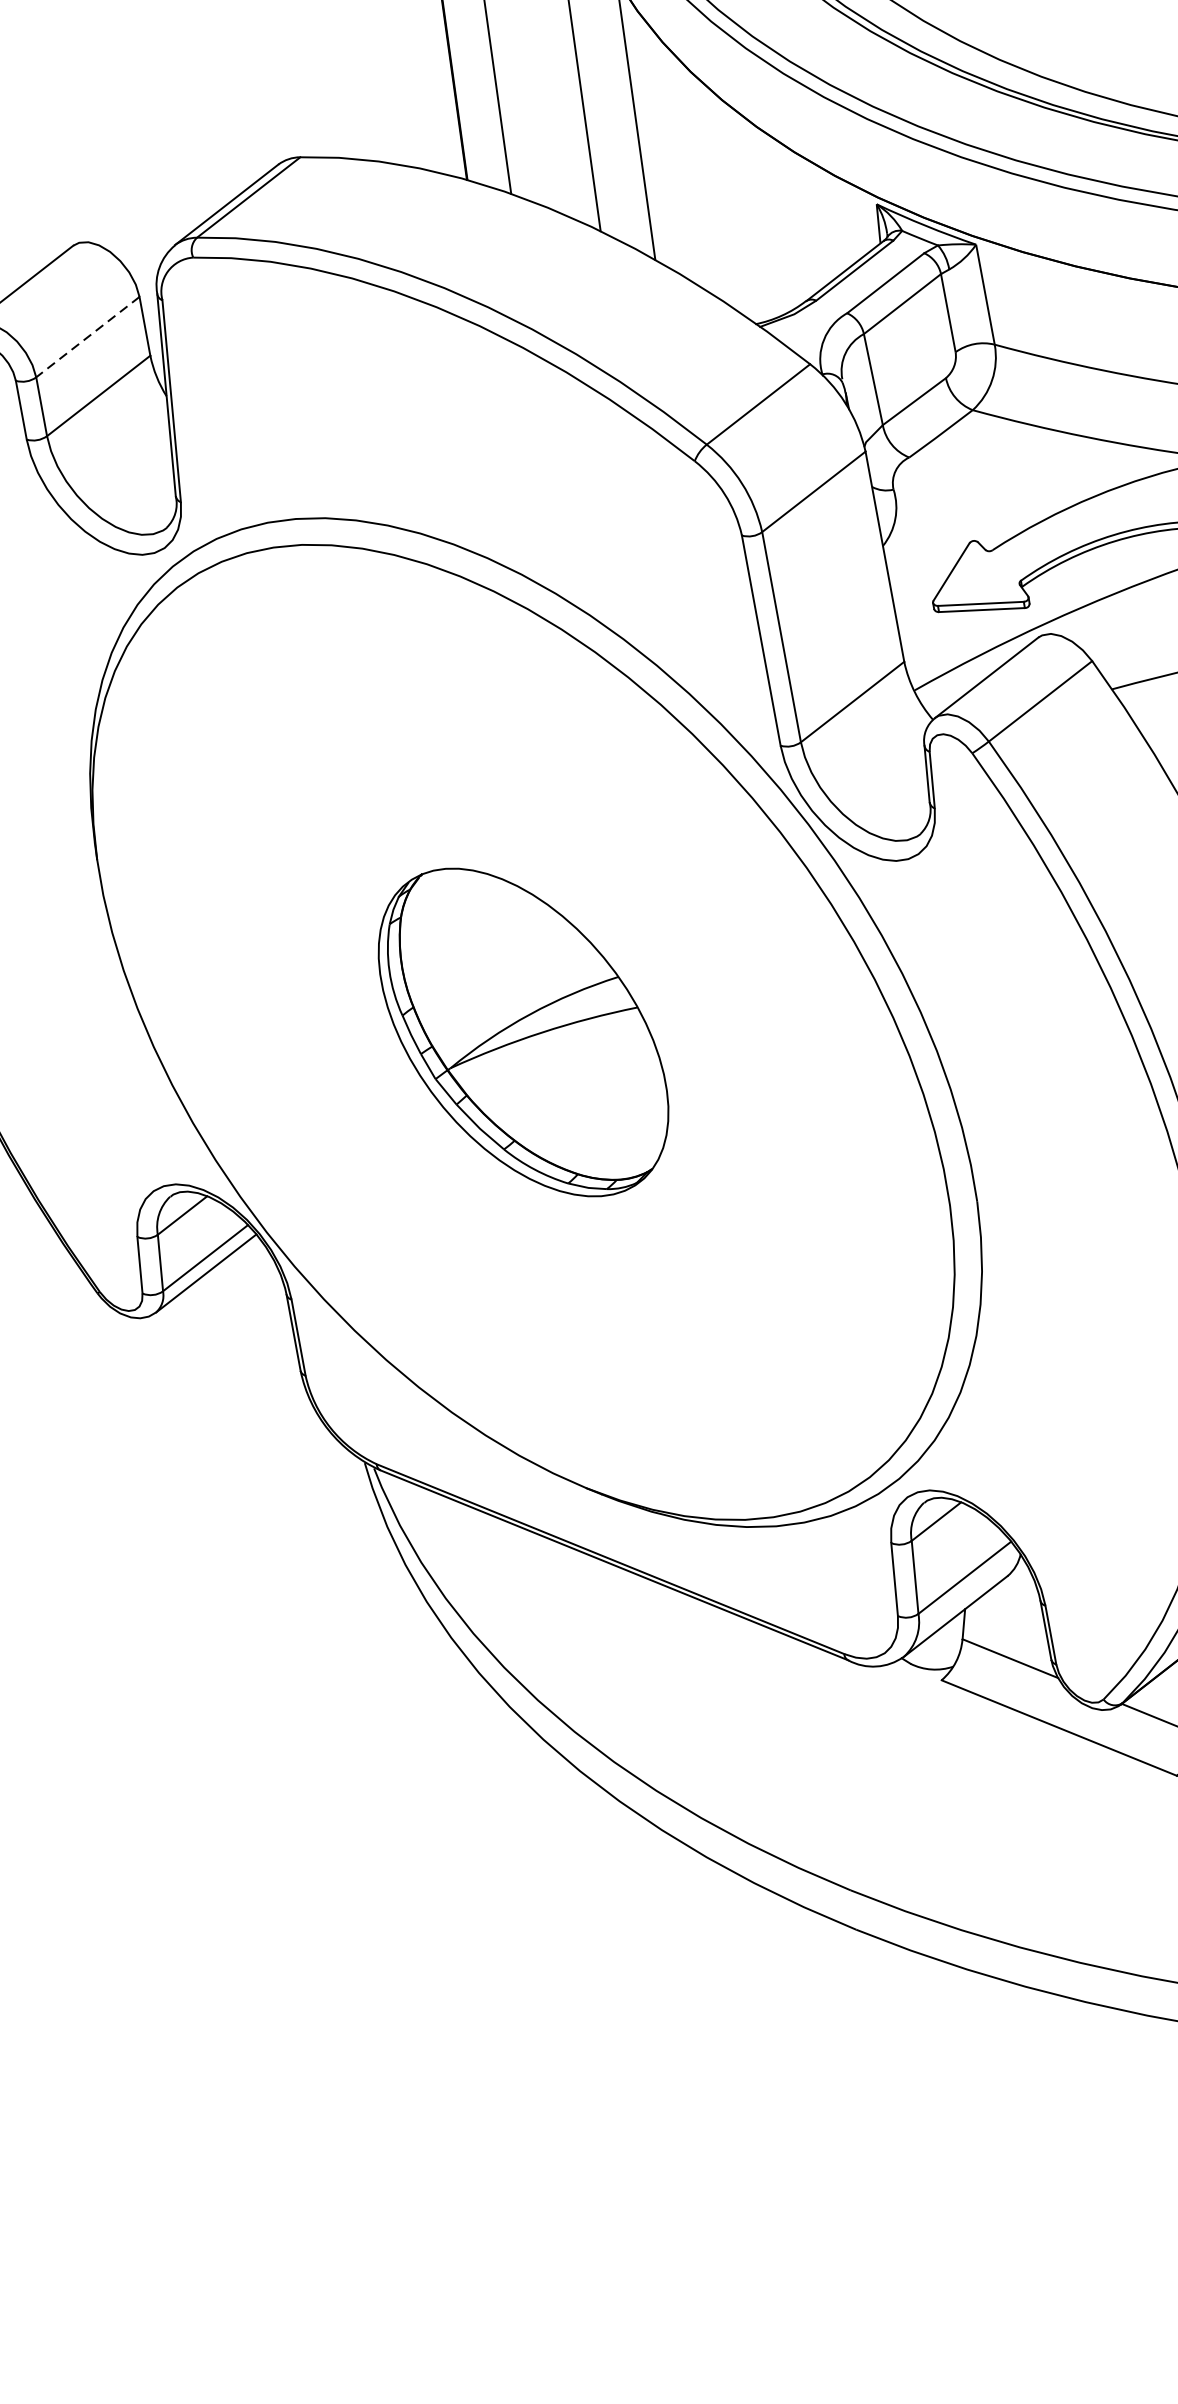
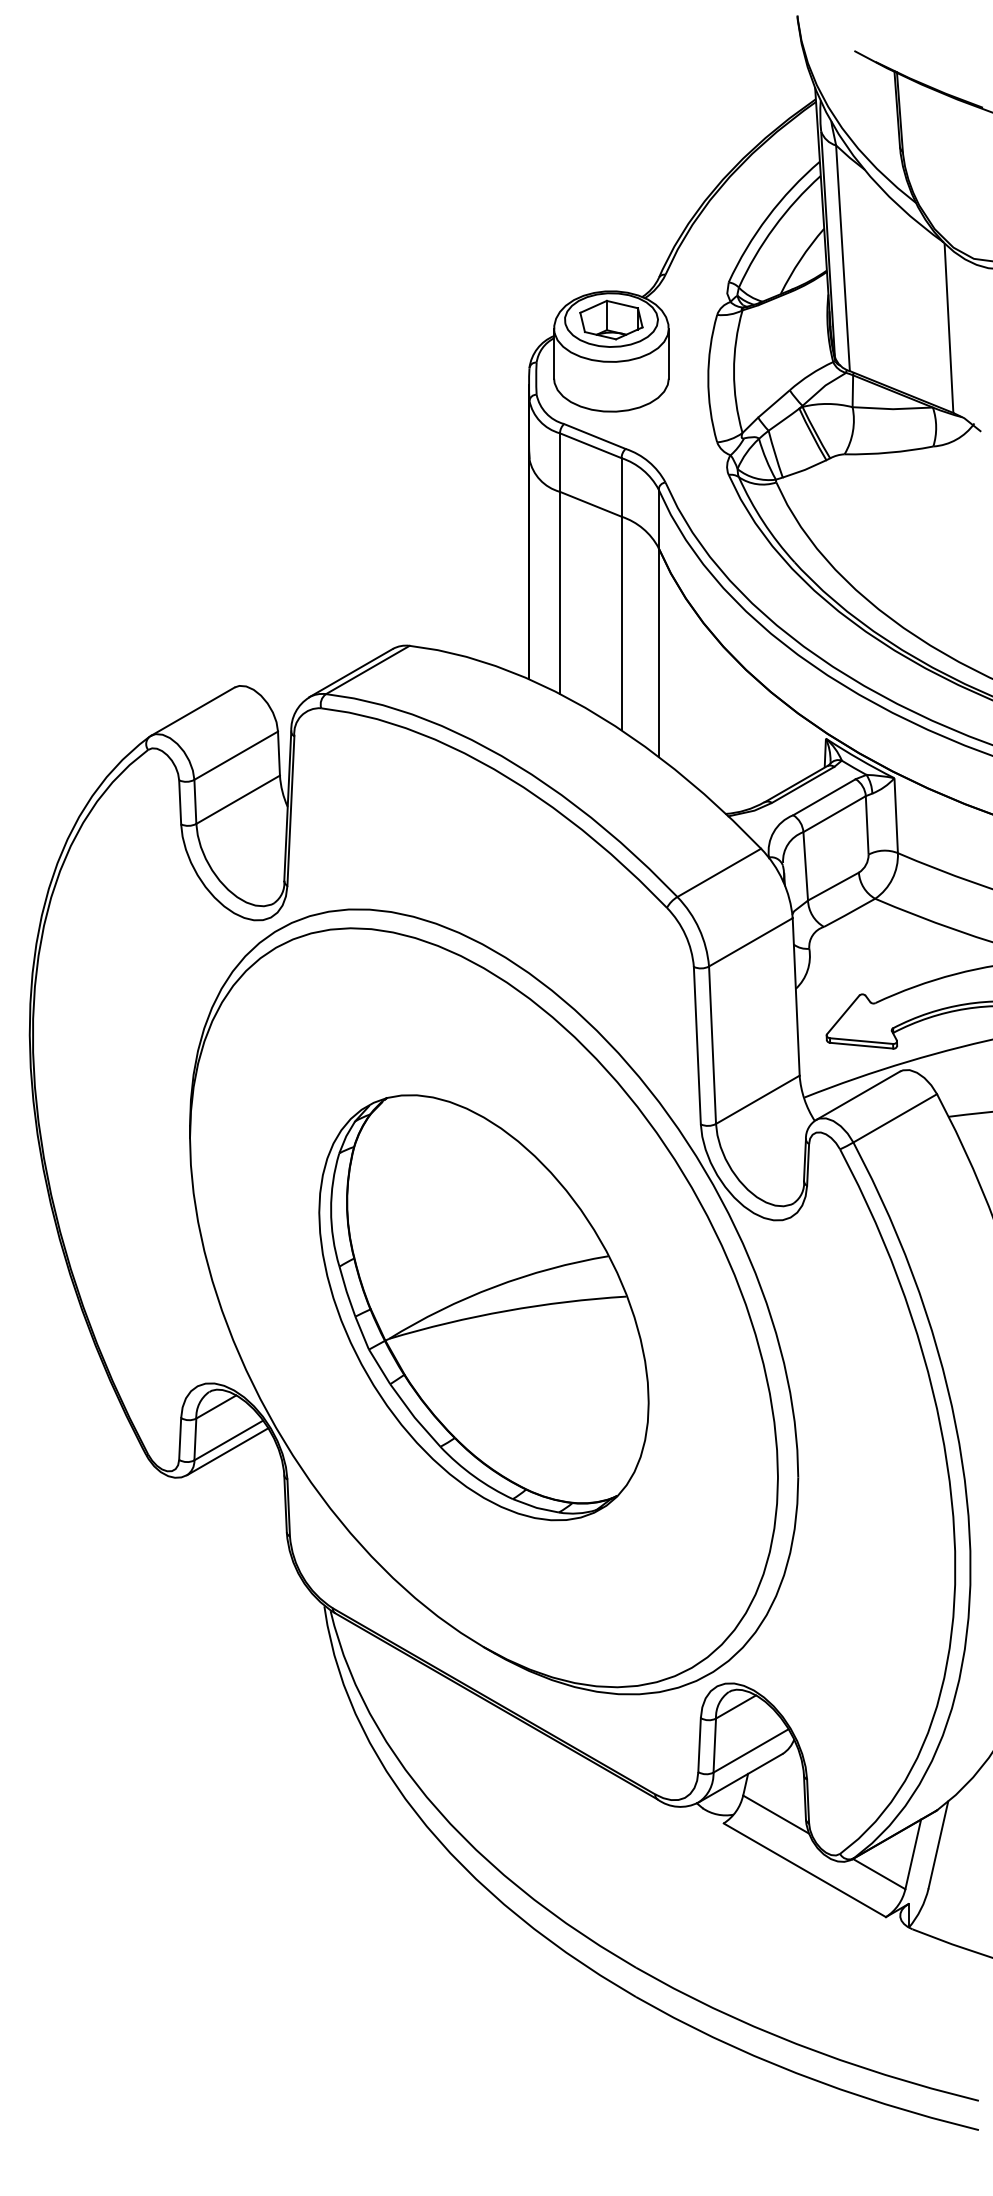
line: (86, 336) -> (235, 755), dashed -> solid
part: (522, 1032) -> (483, 1307), size x1.67

